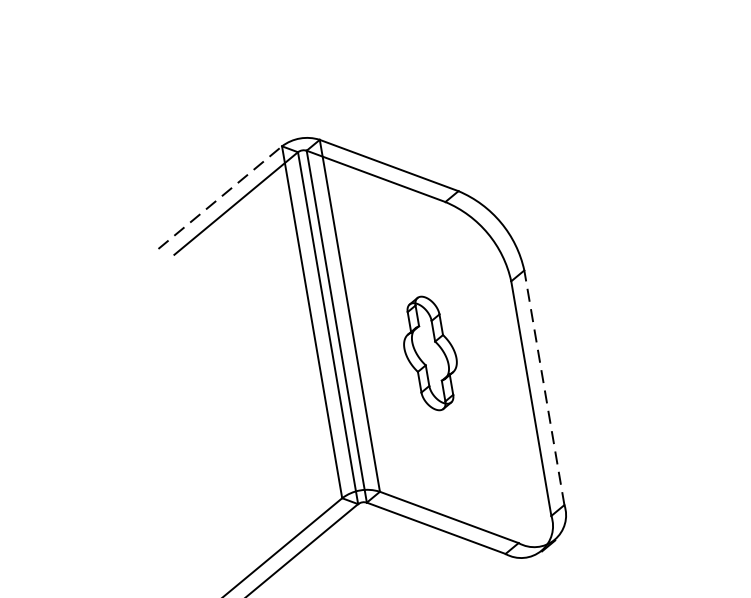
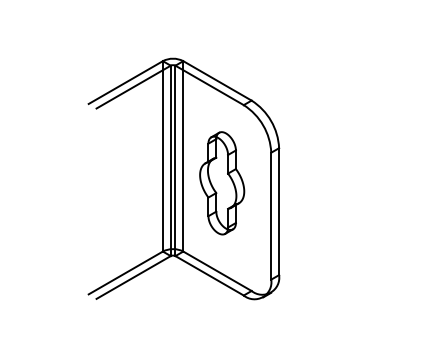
line: (219, 197) -> (125, 82), dashed -> solid
part: (430, 353) -> (222, 183), size x1.67
line: (545, 387) -> (279, 211), dashed -> solid

